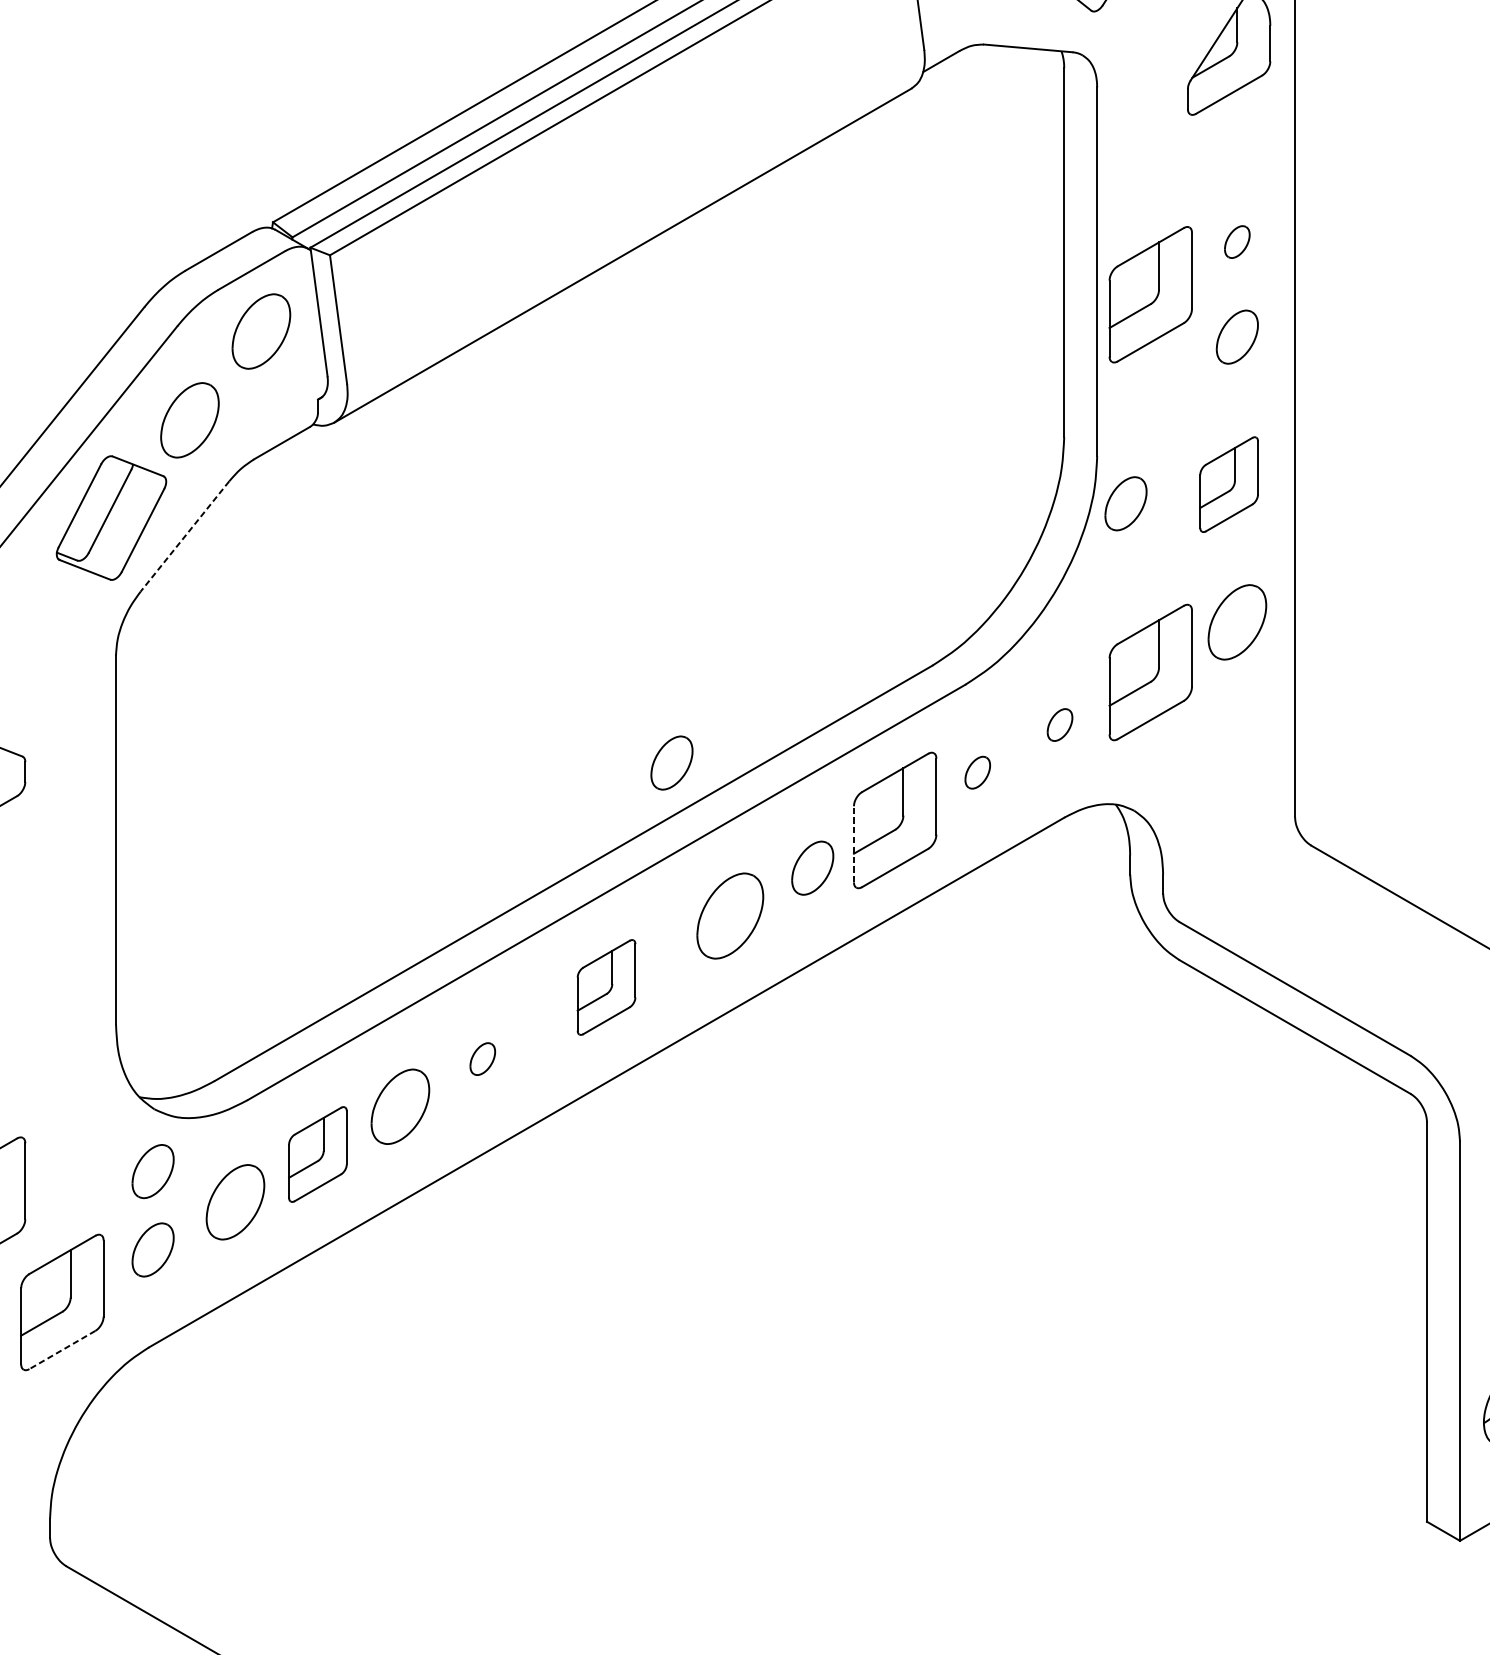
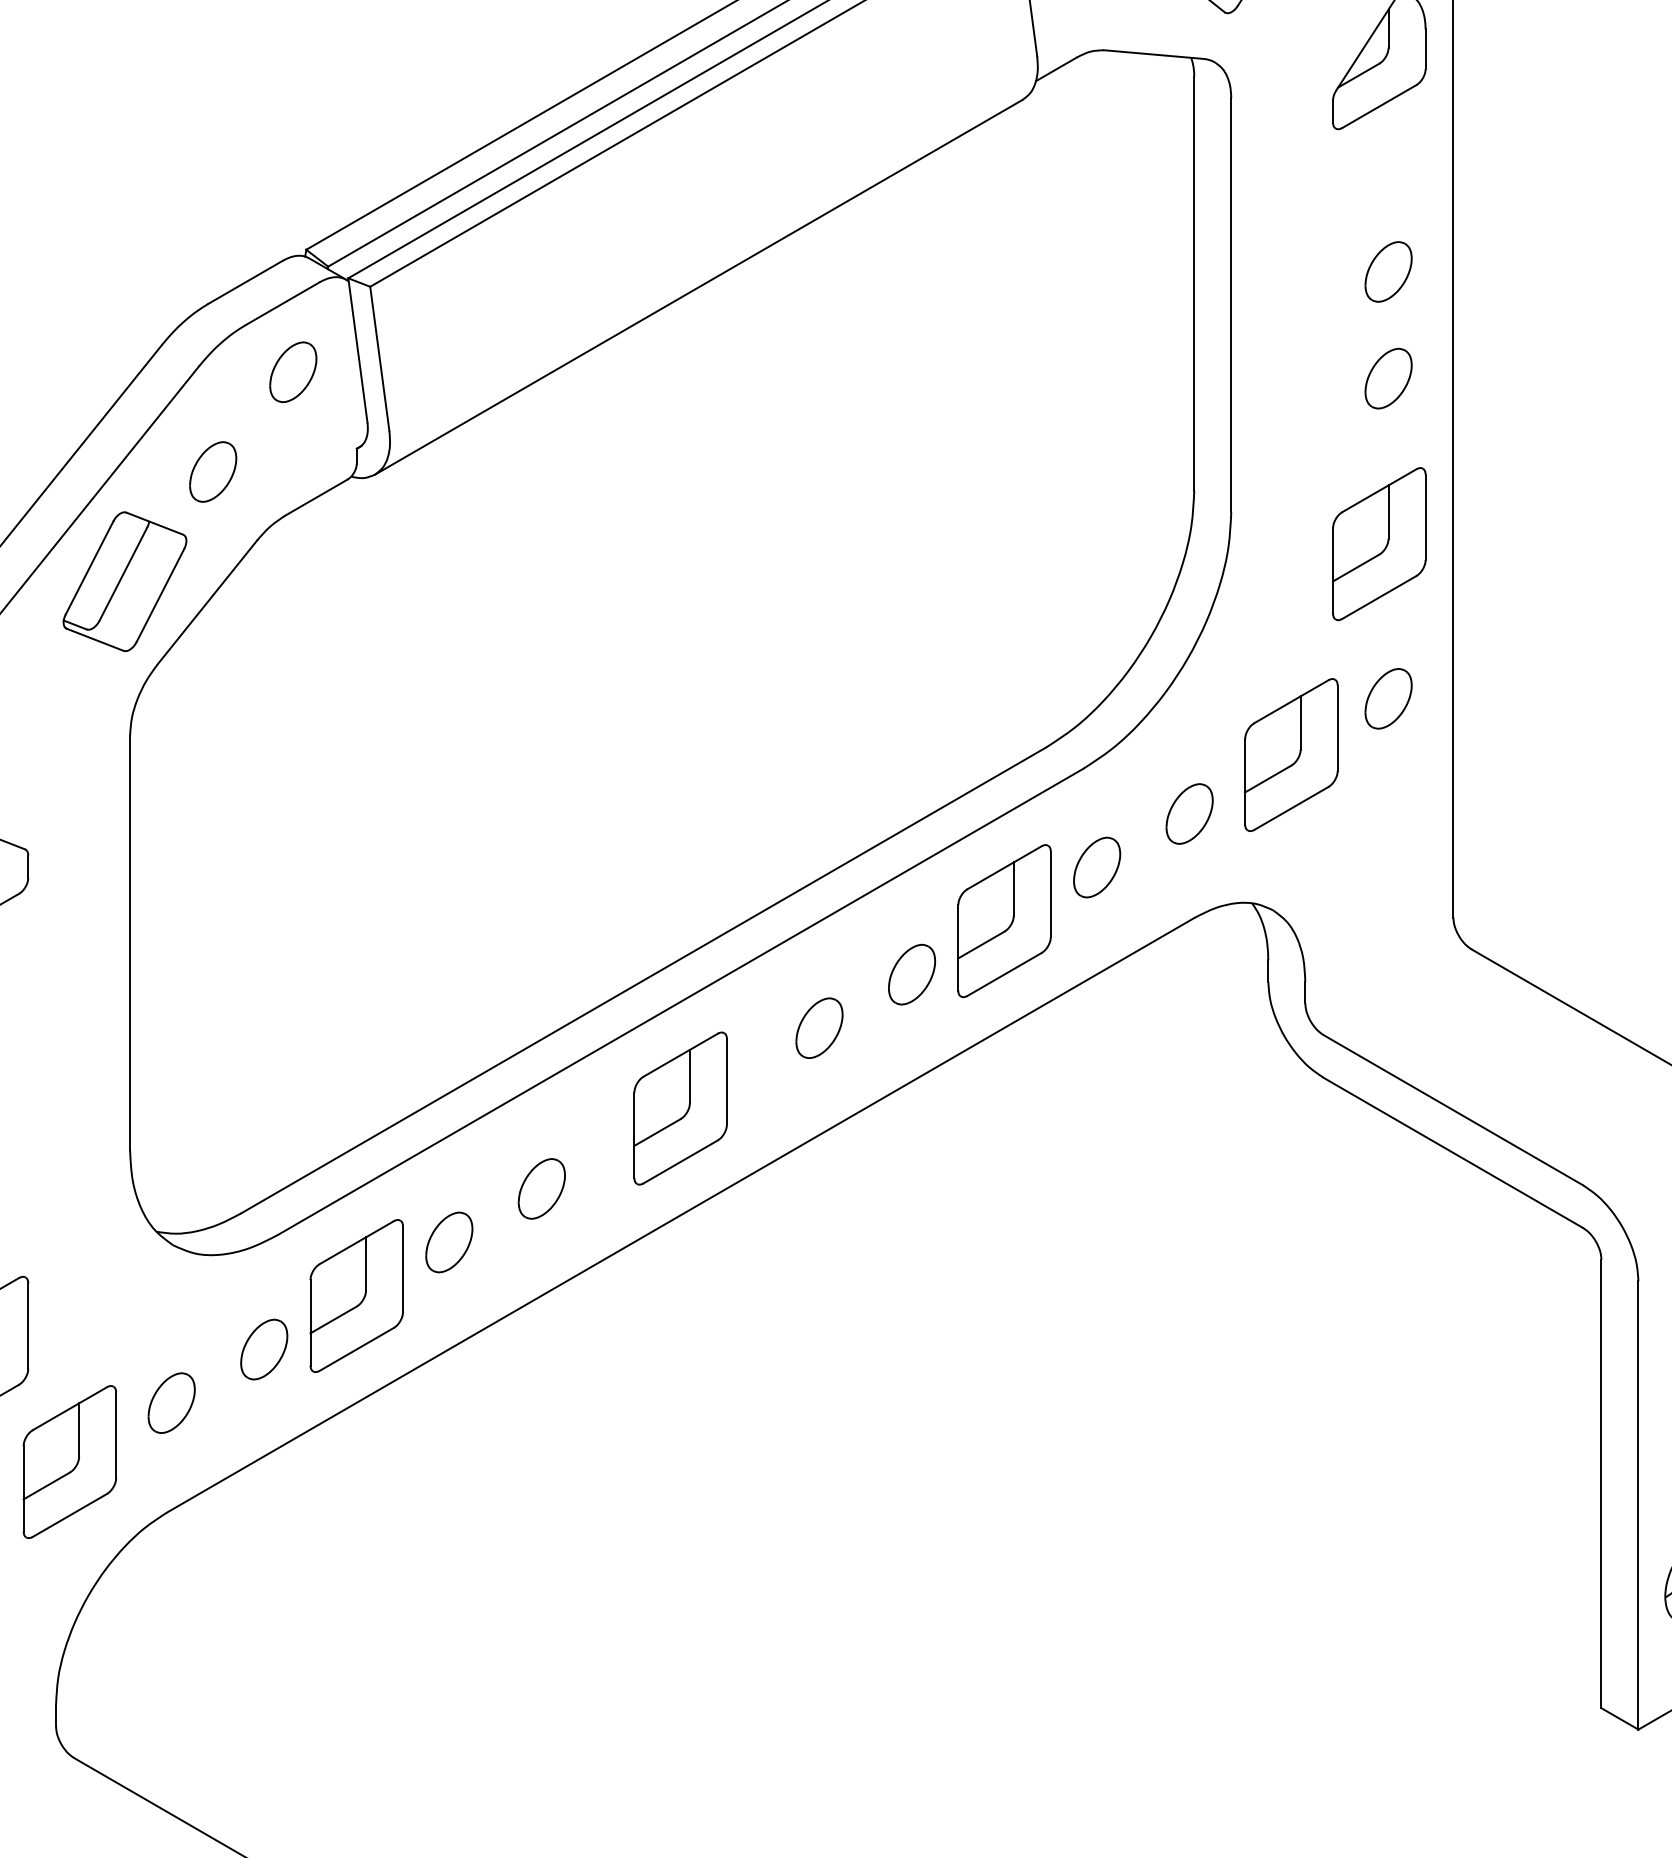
part: (1237, 241) -> (1388, 271), size x1.67
part: (1150, 294) -> (1291, 330), removed
part: (261, 330) -> (293, 371), size x0.71
part: (190, 419) -> (213, 471), size x0.71
part: (1229, 484) -> (1379, 544), size x1.43
part: (1125, 503) -> (1263, 565), removed
line: (185, 536) -> (207, 602), dashed -> solid
part: (1237, 622) -> (1388, 698), size x0.71
part: (1059, 724) -> (1189, 813), size x1.67
part: (672, 762) -> (754, 856), removed
part: (977, 772) -> (1097, 867), size x1.67
line: (854, 843) -> (958, 947), dashed -> solid
part: (730, 915) -> (819, 1027), size x0.62
part: (606, 987) -> (680, 1108), size x1.43
part: (482, 1058) -> (541, 1188), size x1.67
part: (400, 1106) -> (449, 1242), size x0.71
part: (317, 1154) -> (356, 1295), size x1.43
part: (152, 1170) -> (171, 1314), removed
part: (235, 1202) -> (264, 1349), size x0.71
line: (62, 1350) -> (69, 1515), dashed -> solid

